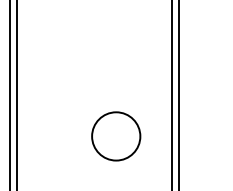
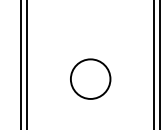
circle: (116, 136) -> (90, 79), moved

